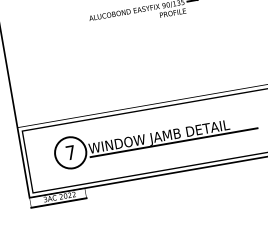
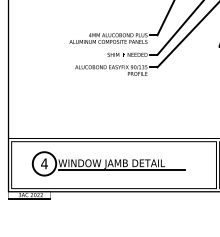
text: (70, 152) -> (44, 163), 7 -> 4

